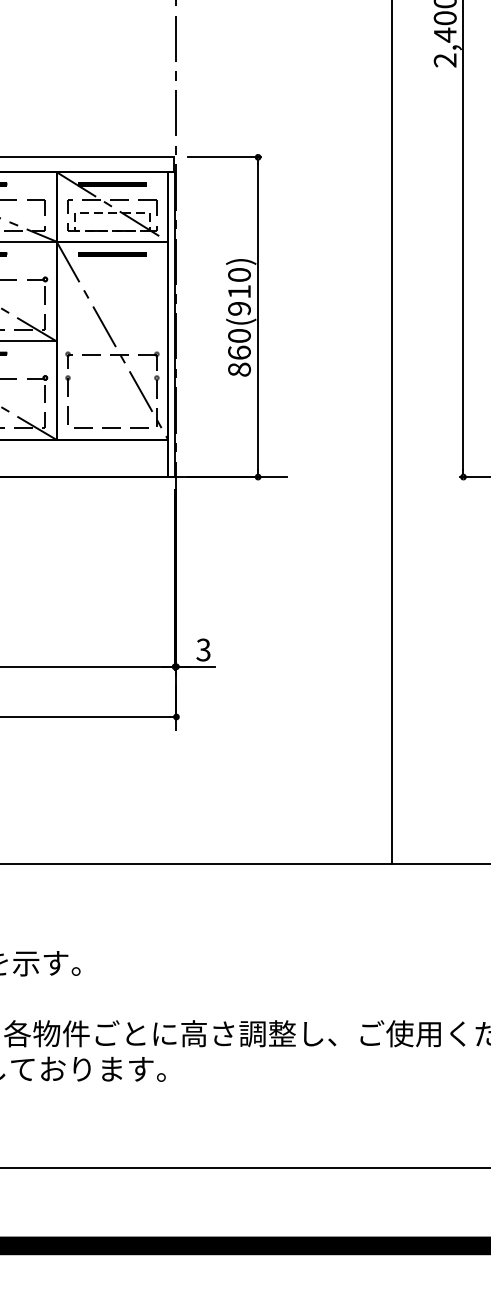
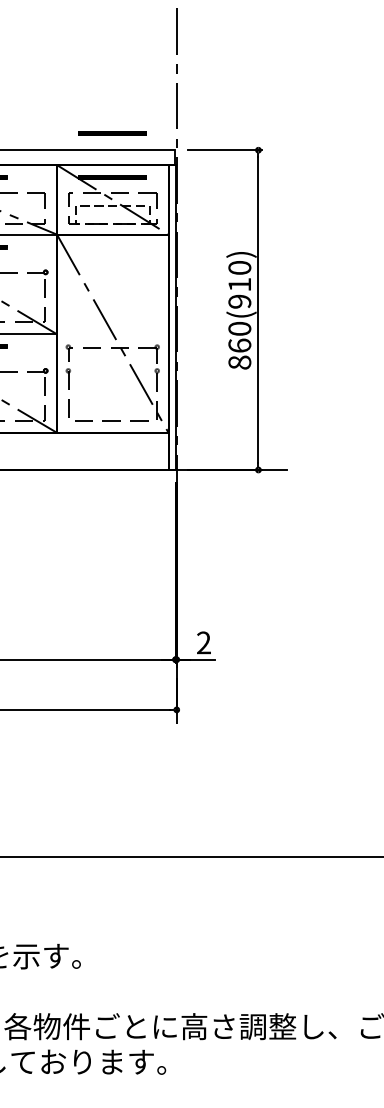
line: (112, 254) -> (112, 133), moved
text: (203, 650) -> (203, 643), 3 -> 2

